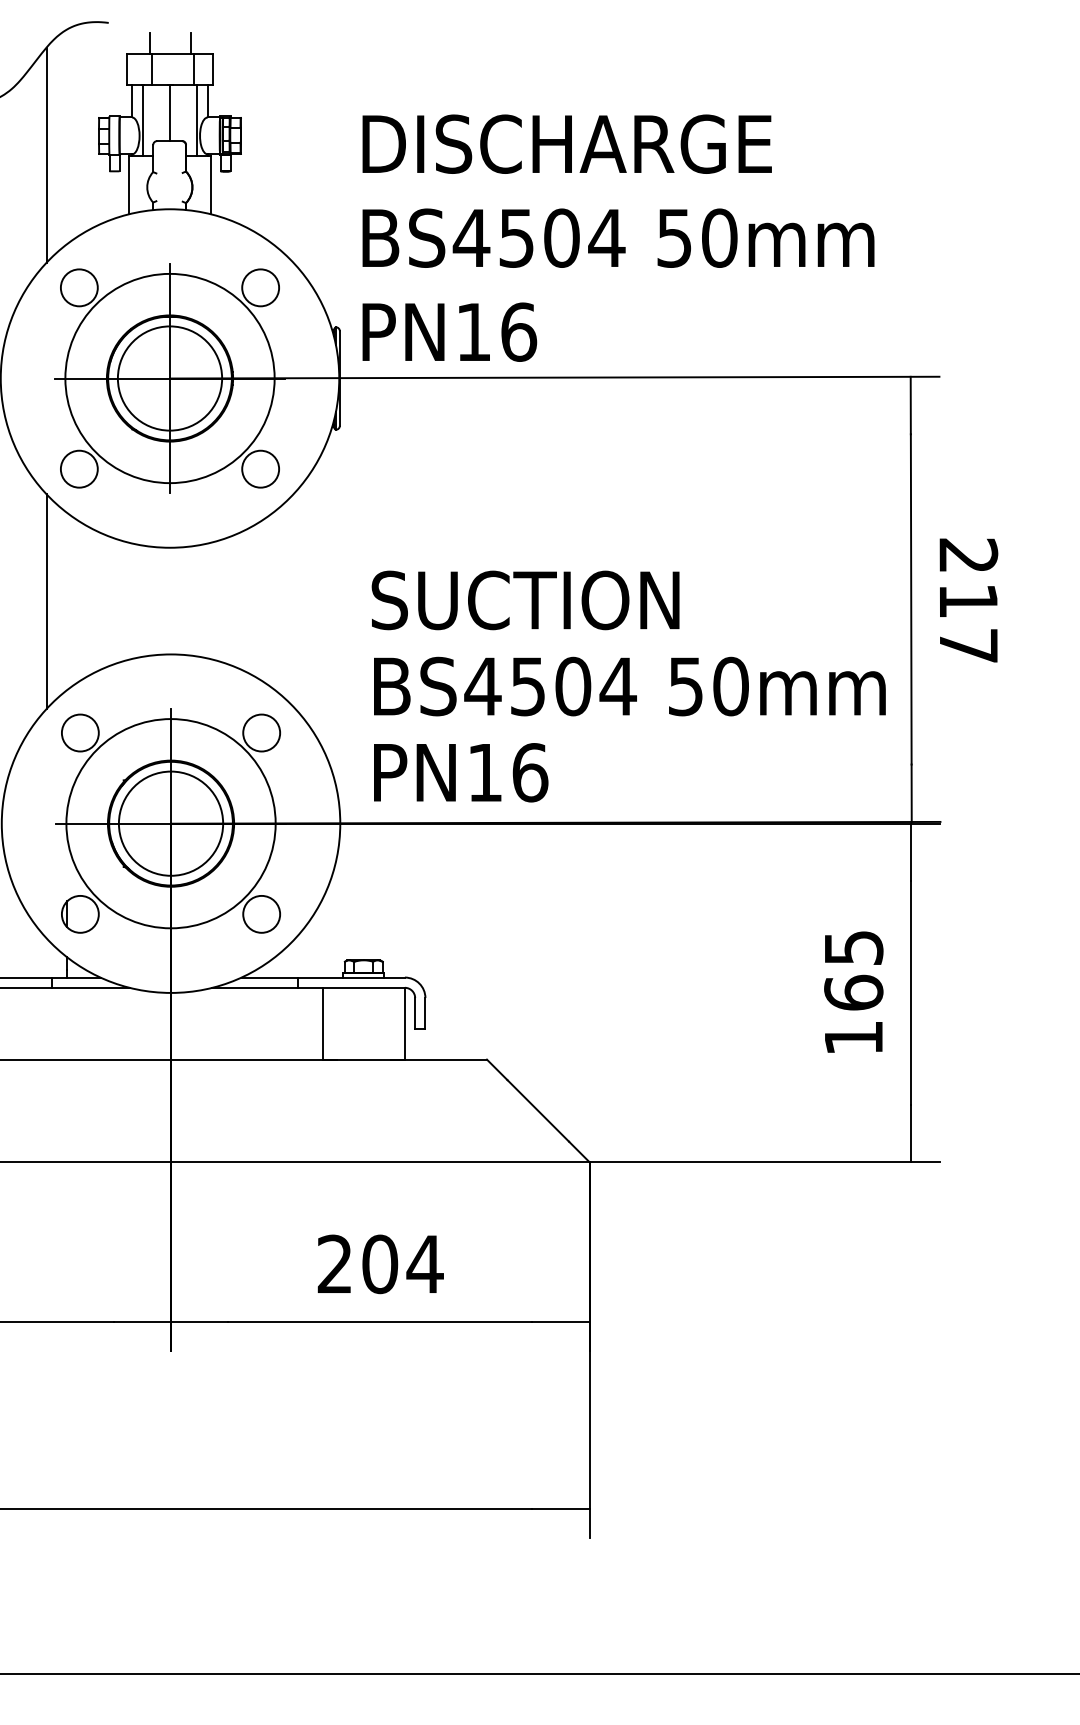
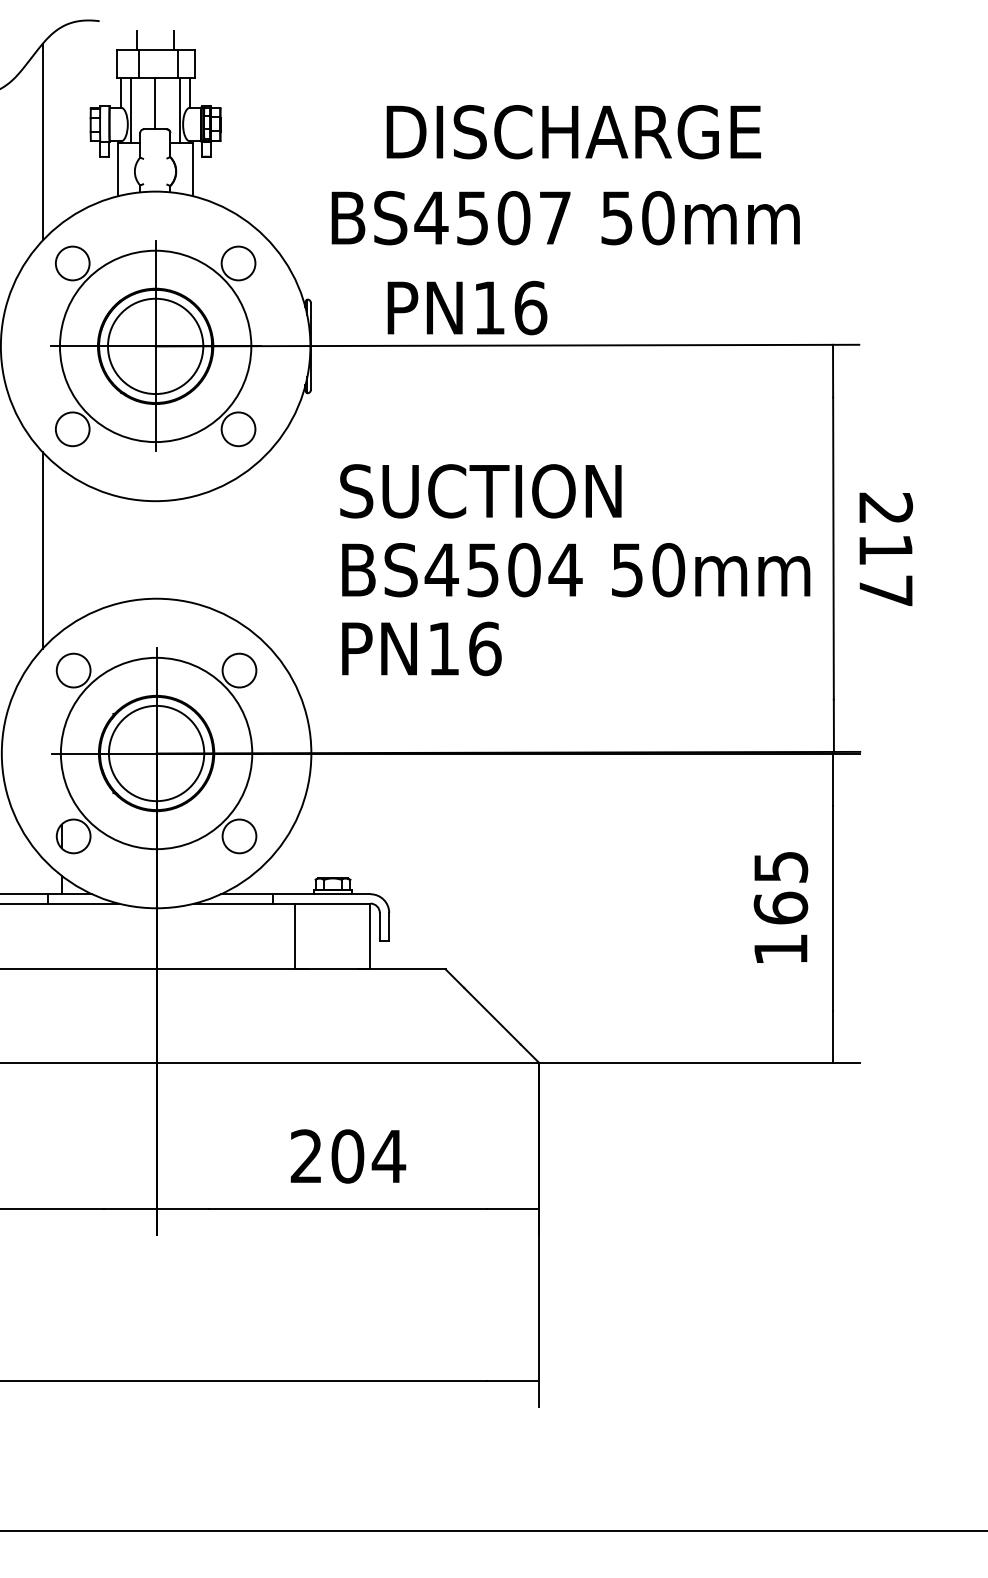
text: (566, 144) -> (573, 132), moved
text: (607, 237) -> (555, 217), BS4504 -> BS4507
text: (449, 331) -> (467, 307), moved
text: (629, 686) -> (575, 570), moved

